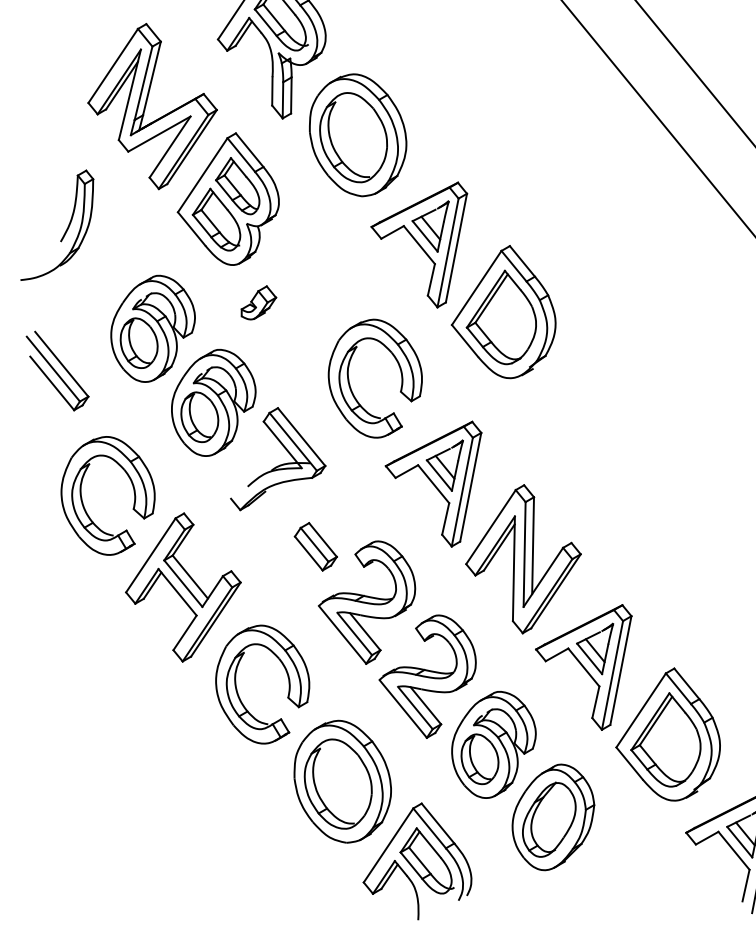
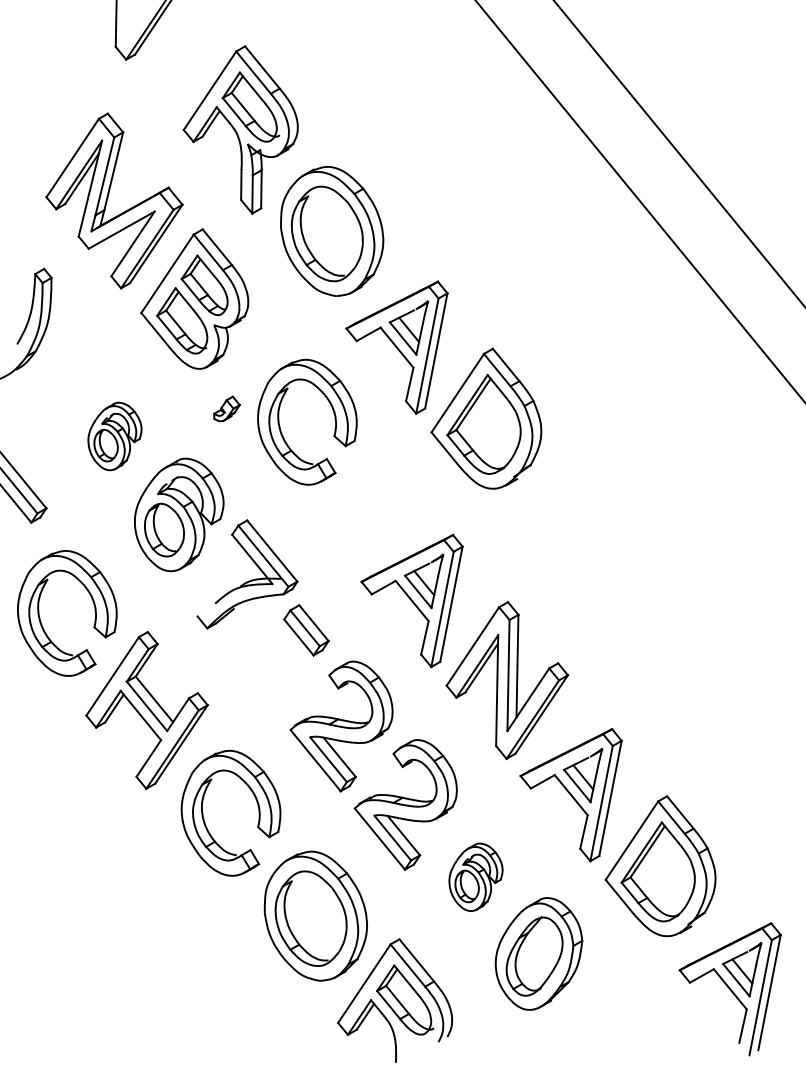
part: (258, 302) -> (226, 408), size x0.7
part: (152, 328) -> (114, 436), size x0.6
part: (400, 376) -> (334, 419), moved
part: (315, 546) -> (306, 630), moved
part: (493, 745) -> (475, 877), size x0.6

